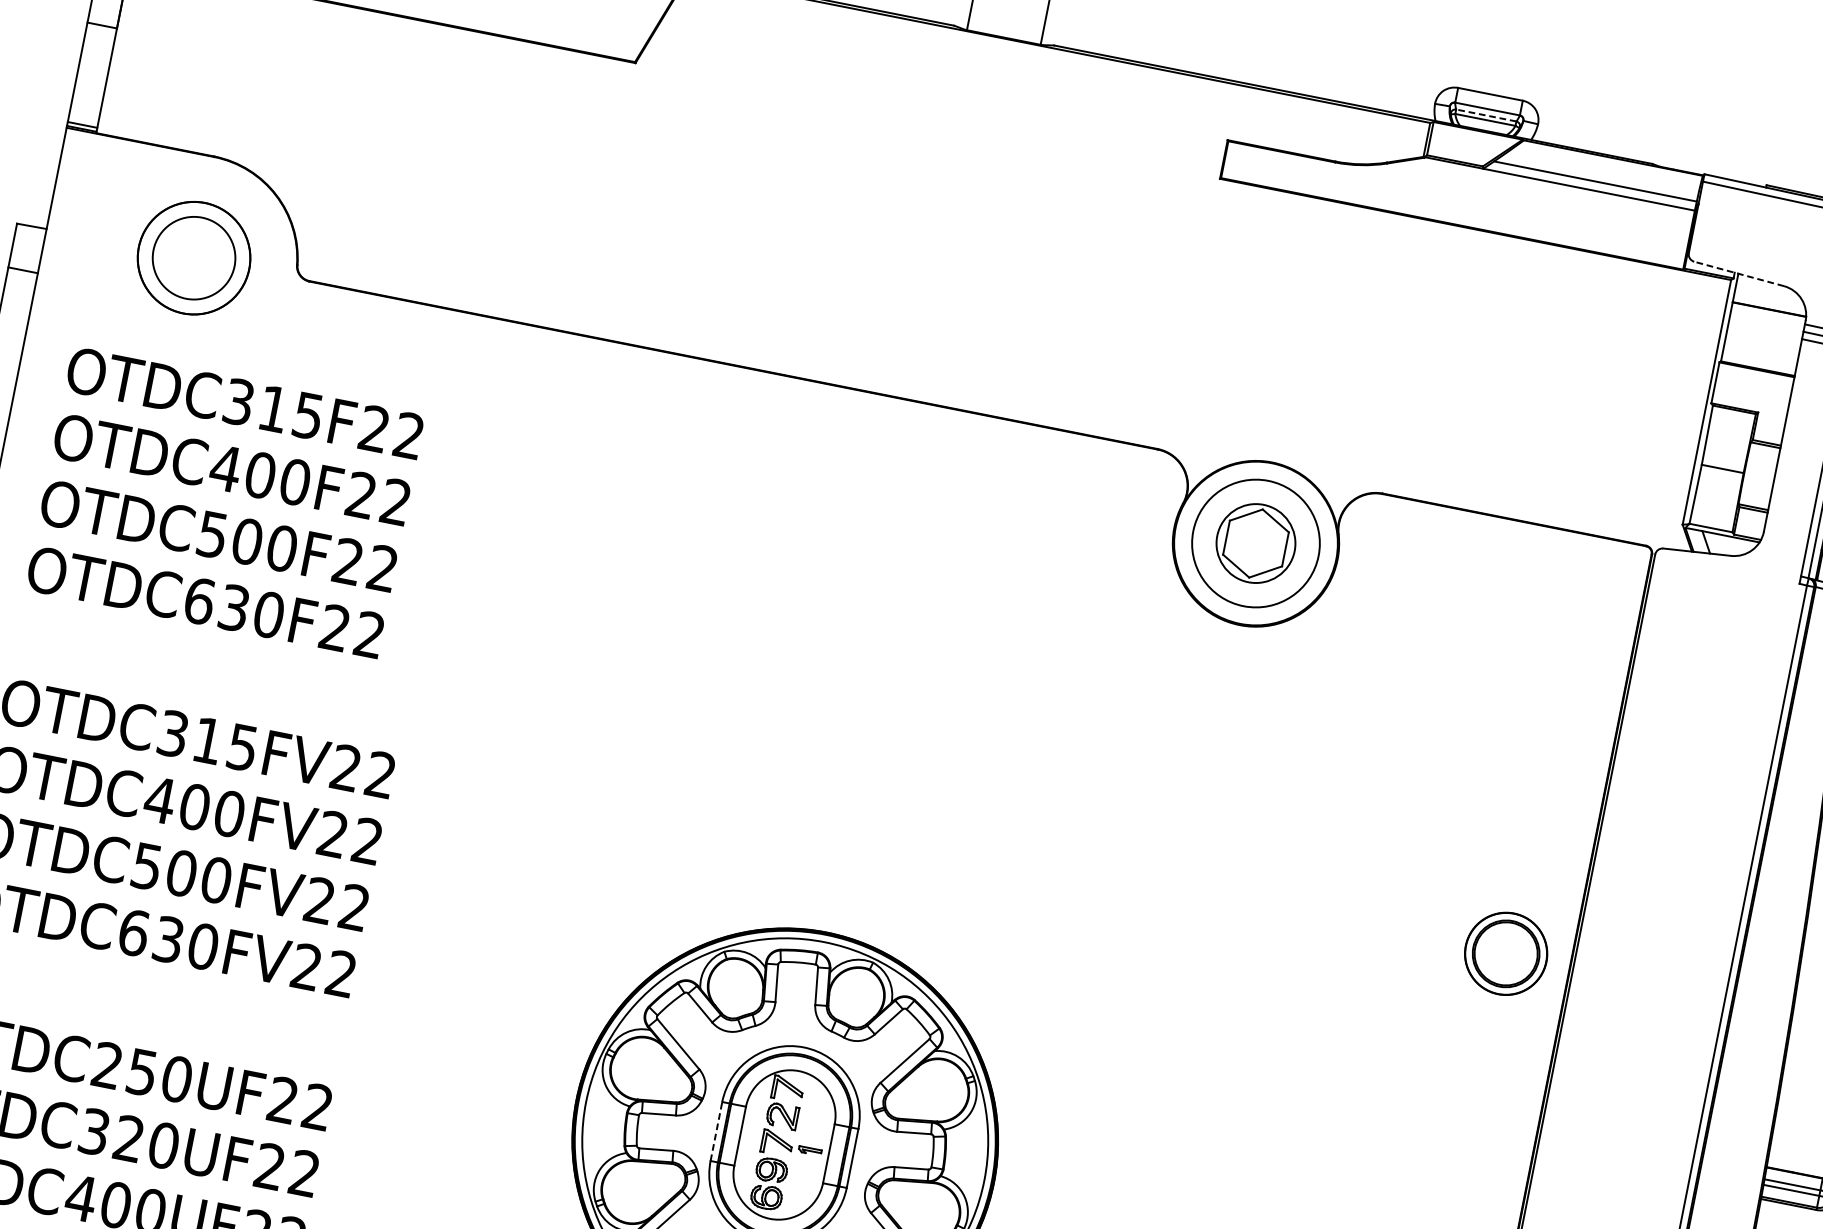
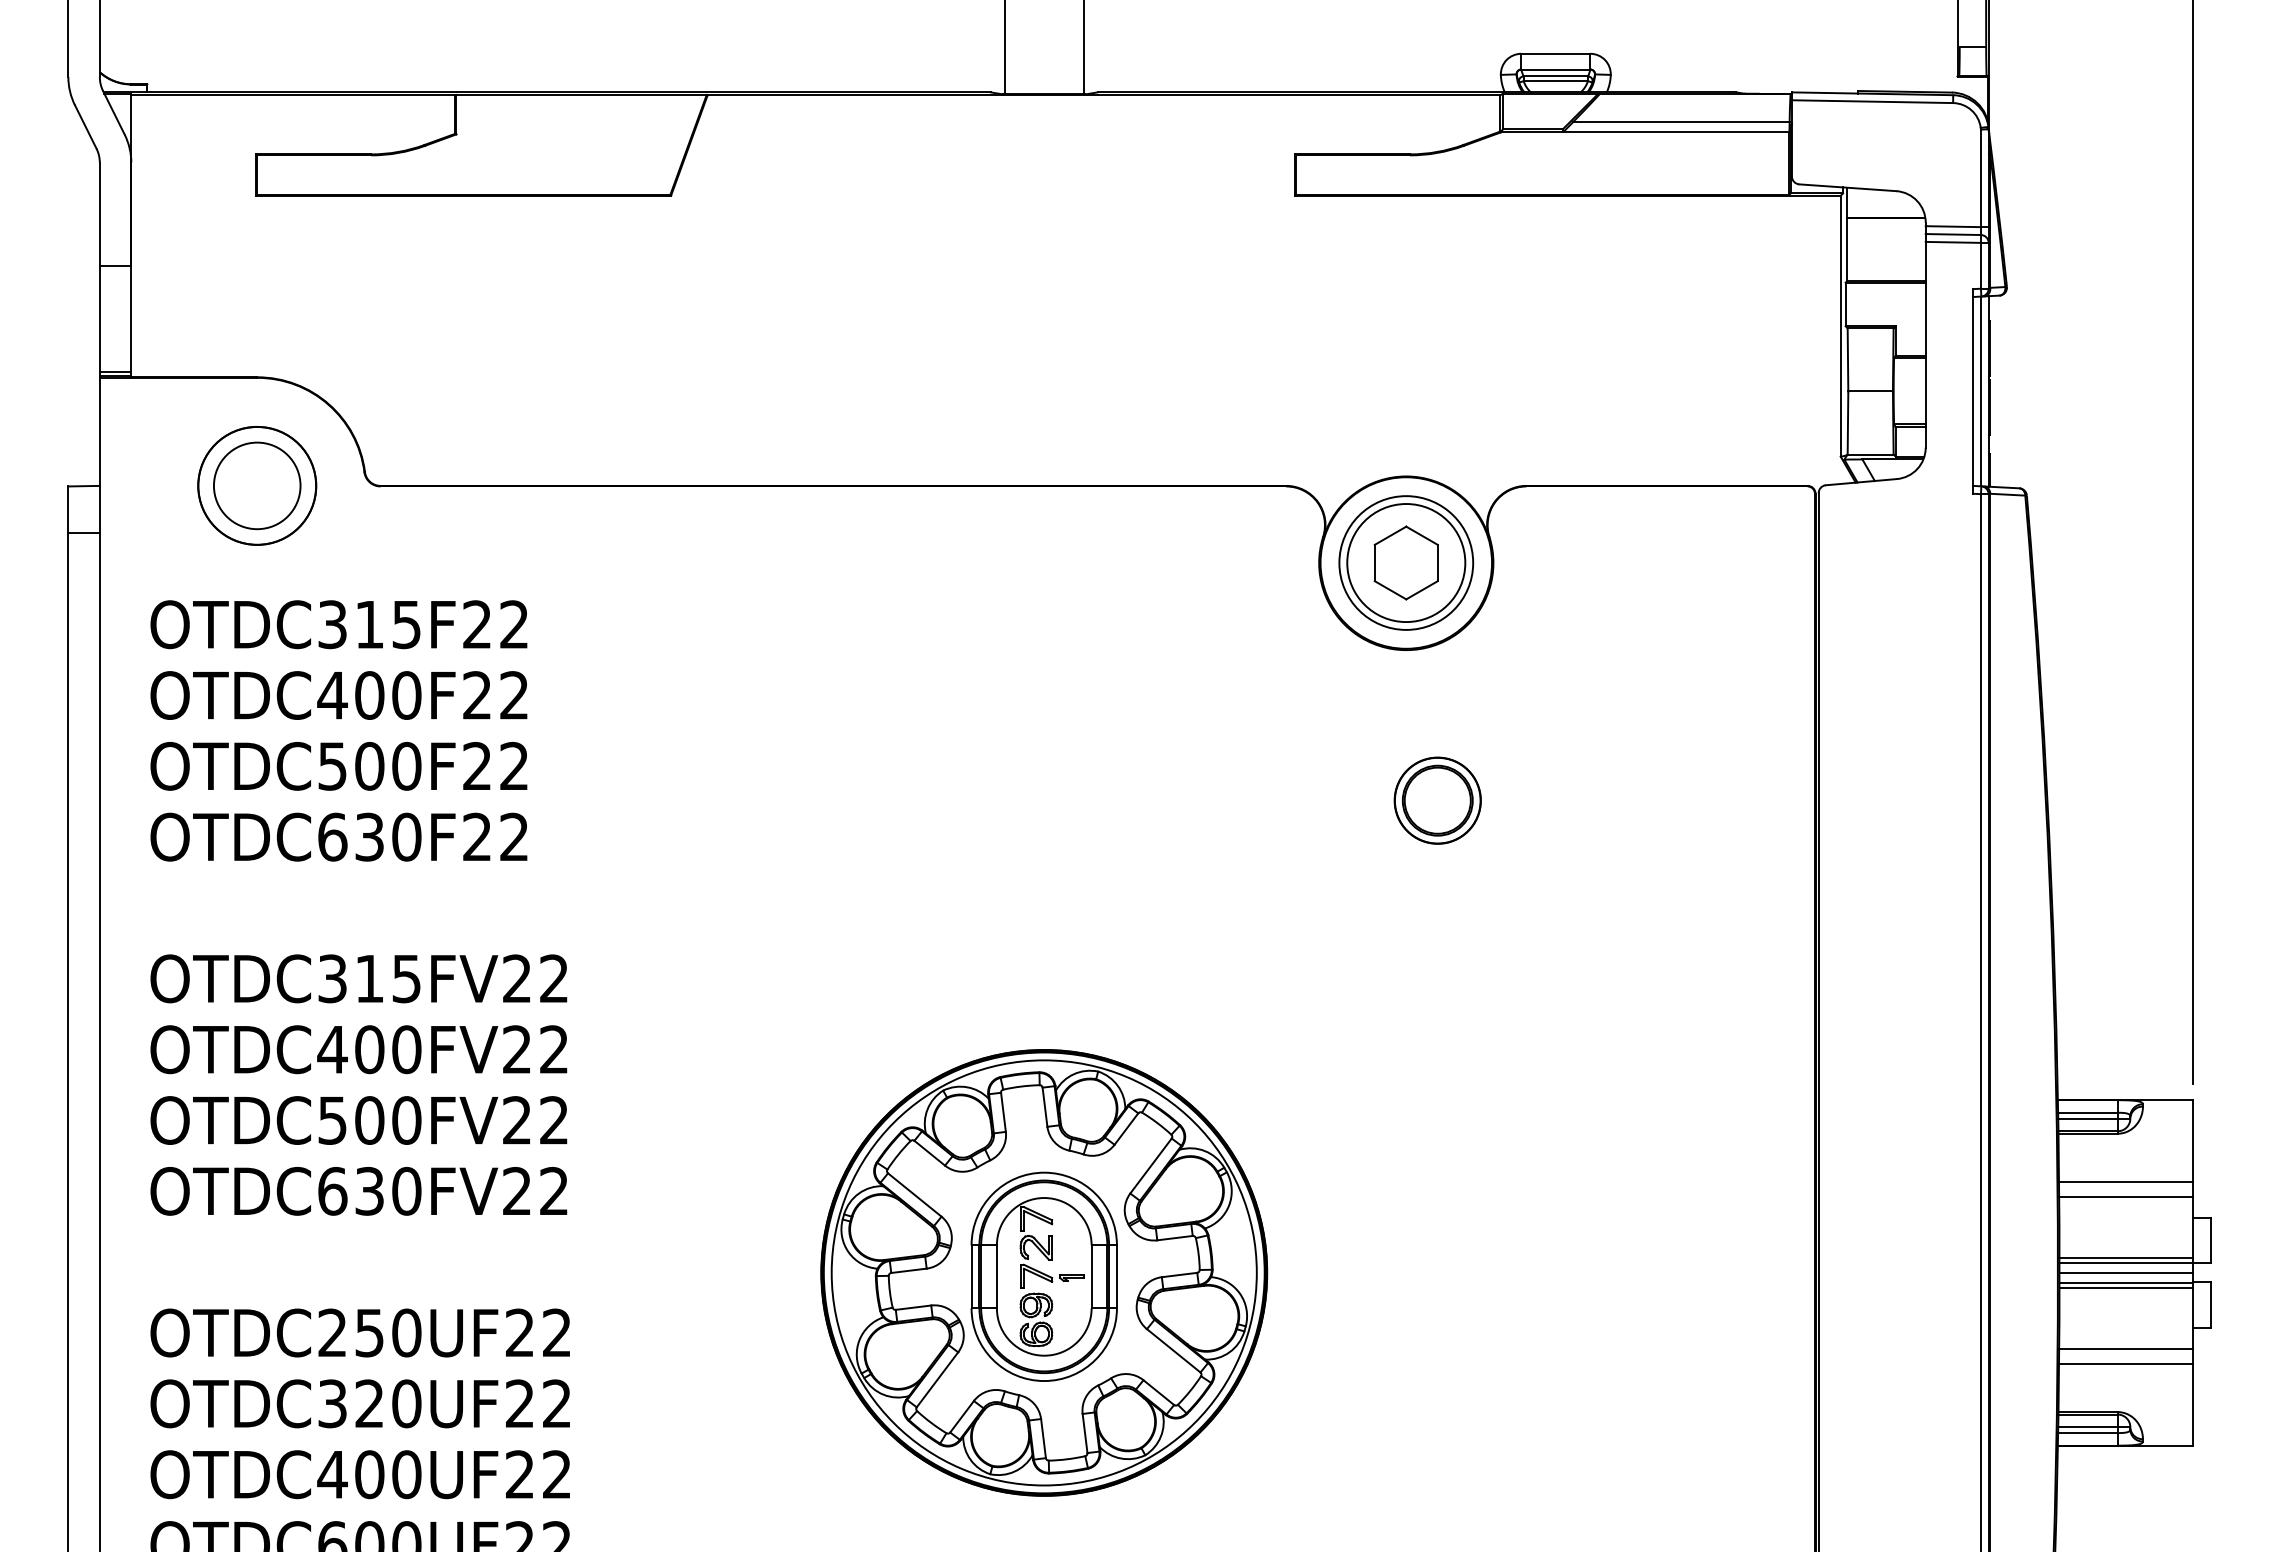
line: (1485, 115) -> (1555, 76), dashed -> solid
line: (1738, 273) -> (1847, 187), dashed -> solid
circle: (1256, 544) -> (1406, 563), size x1.43
part: (1505, 953) -> (1437, 800), moved
line: (716, 1131) -> (971, 1276), dashed -> solid

